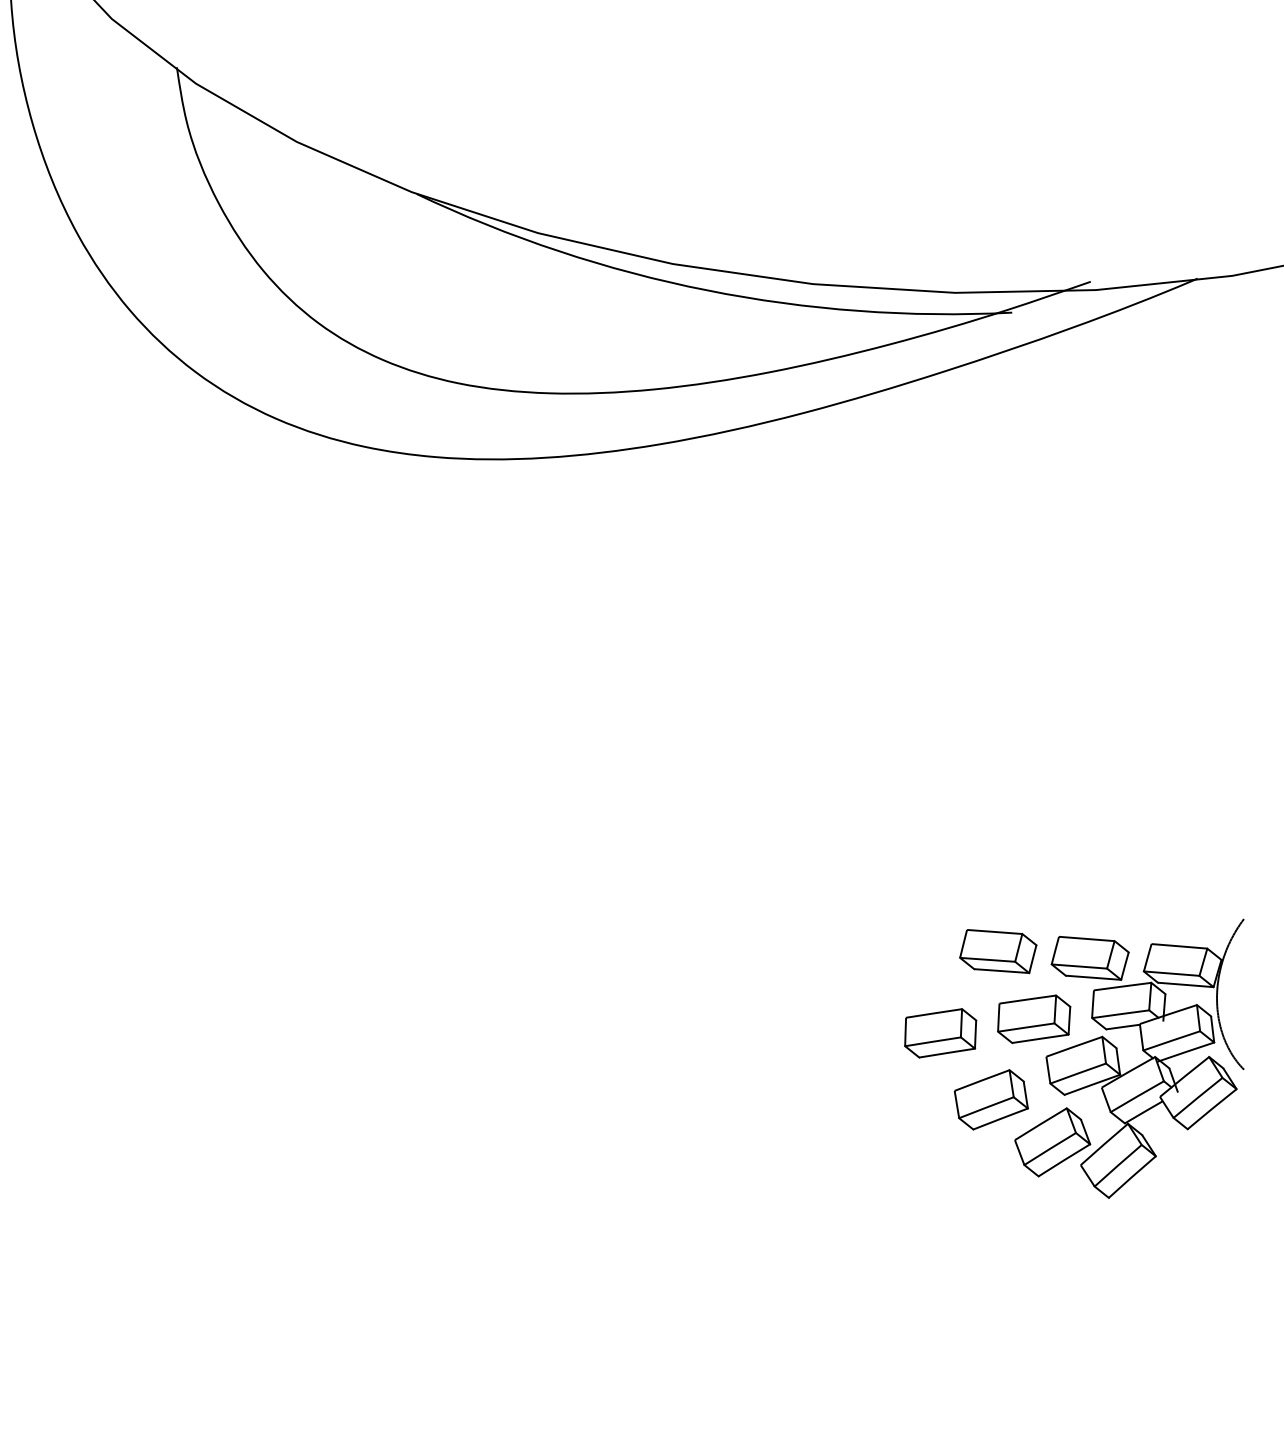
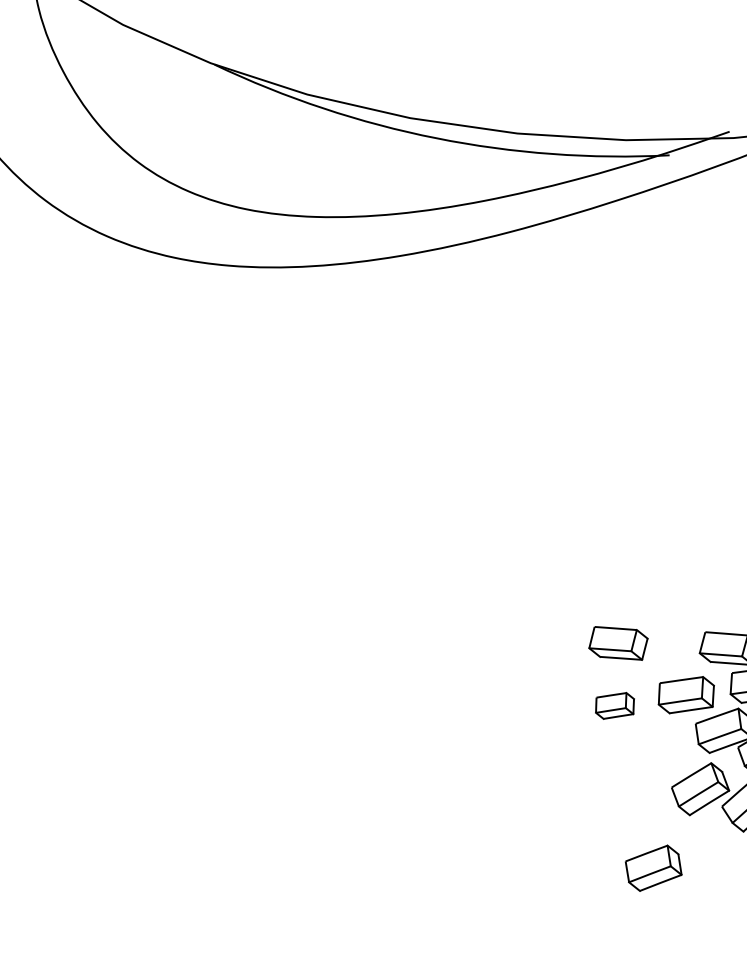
part: (998, 951) -> (618, 643), moved
part: (940, 1033) -> (614, 706), size x0.7
part: (990, 1099) -> (653, 868), moved

